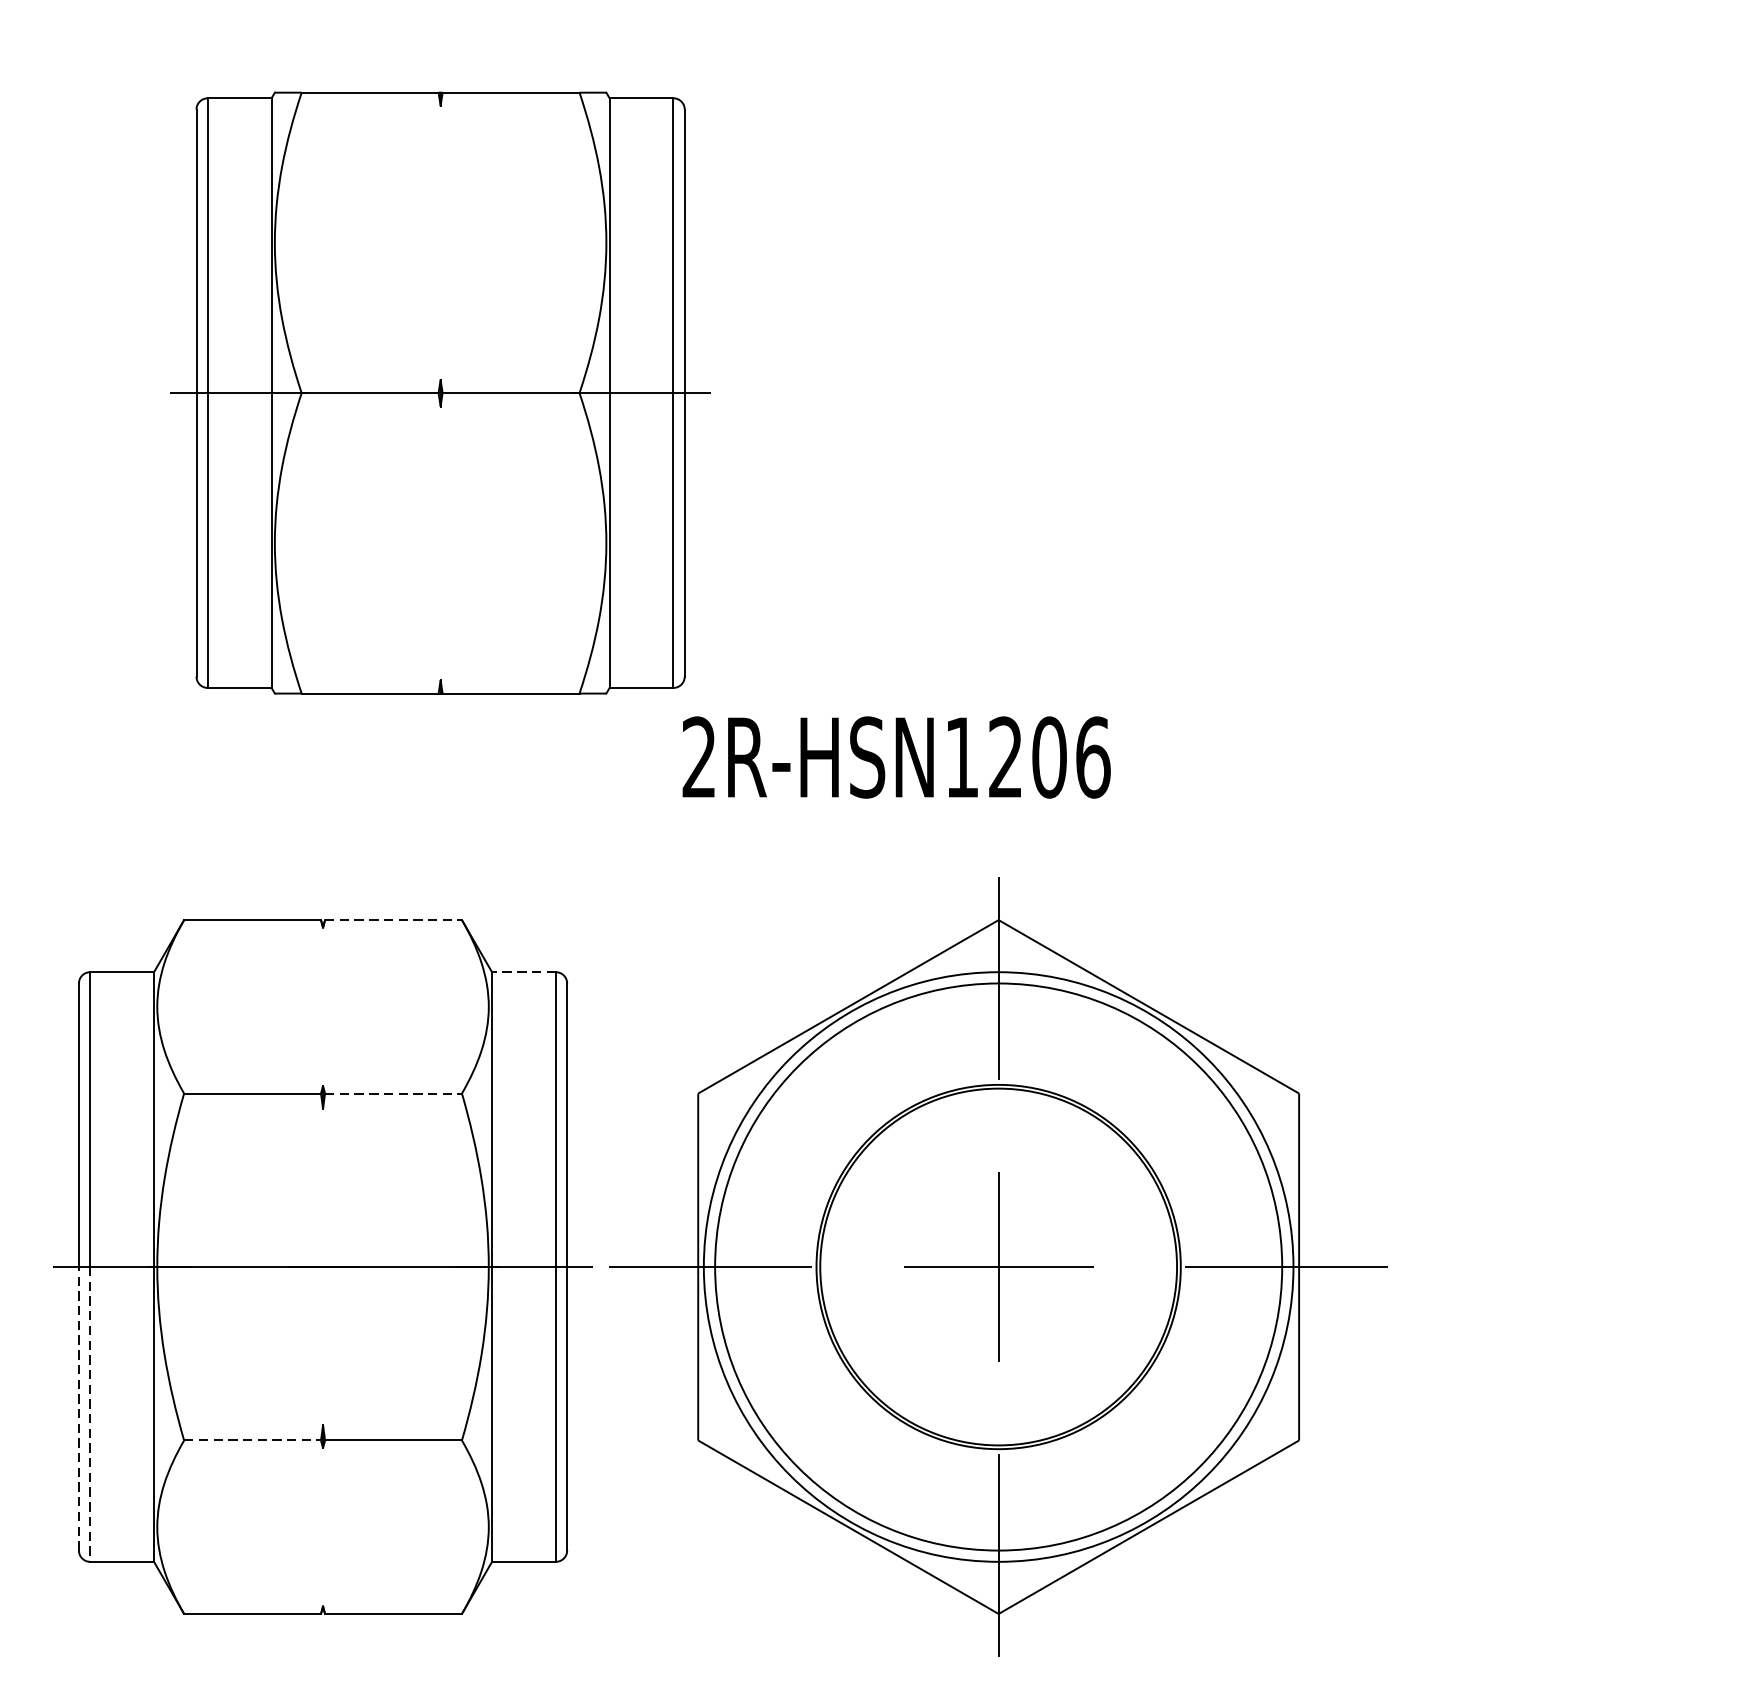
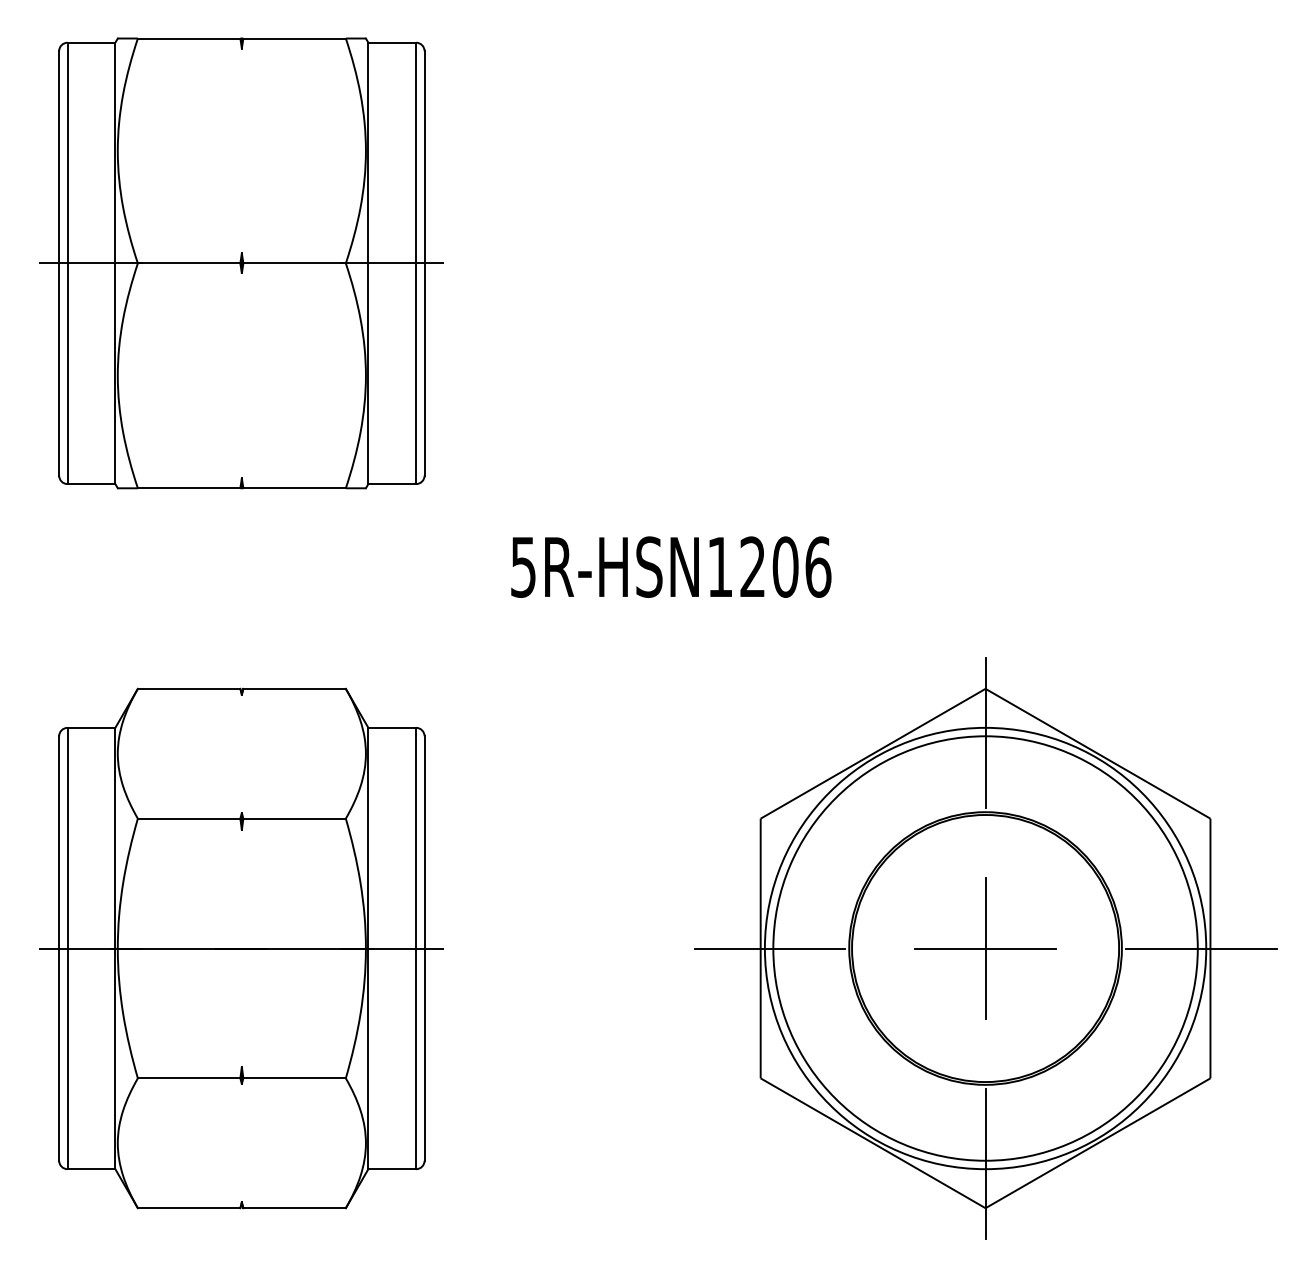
part: (440, 393) -> (241, 263), moved
text: (699, 756) -> (523, 566), 2R-HSN1206 -> 5R-HSN1206
line: (394, 919) -> (295, 688), dashed -> solid
line: (524, 971) -> (392, 727), dashed -> solid
line: (394, 1093) -> (295, 818), dashed -> solid
part: (998, 1266) -> (985, 948), moved
line: (79, 1408) -> (59, 1054), dashed -> solid
line: (90, 1415) -> (67, 1059), dashed -> solid
line: (253, 1440) -> (189, 1078), dashed -> solid

